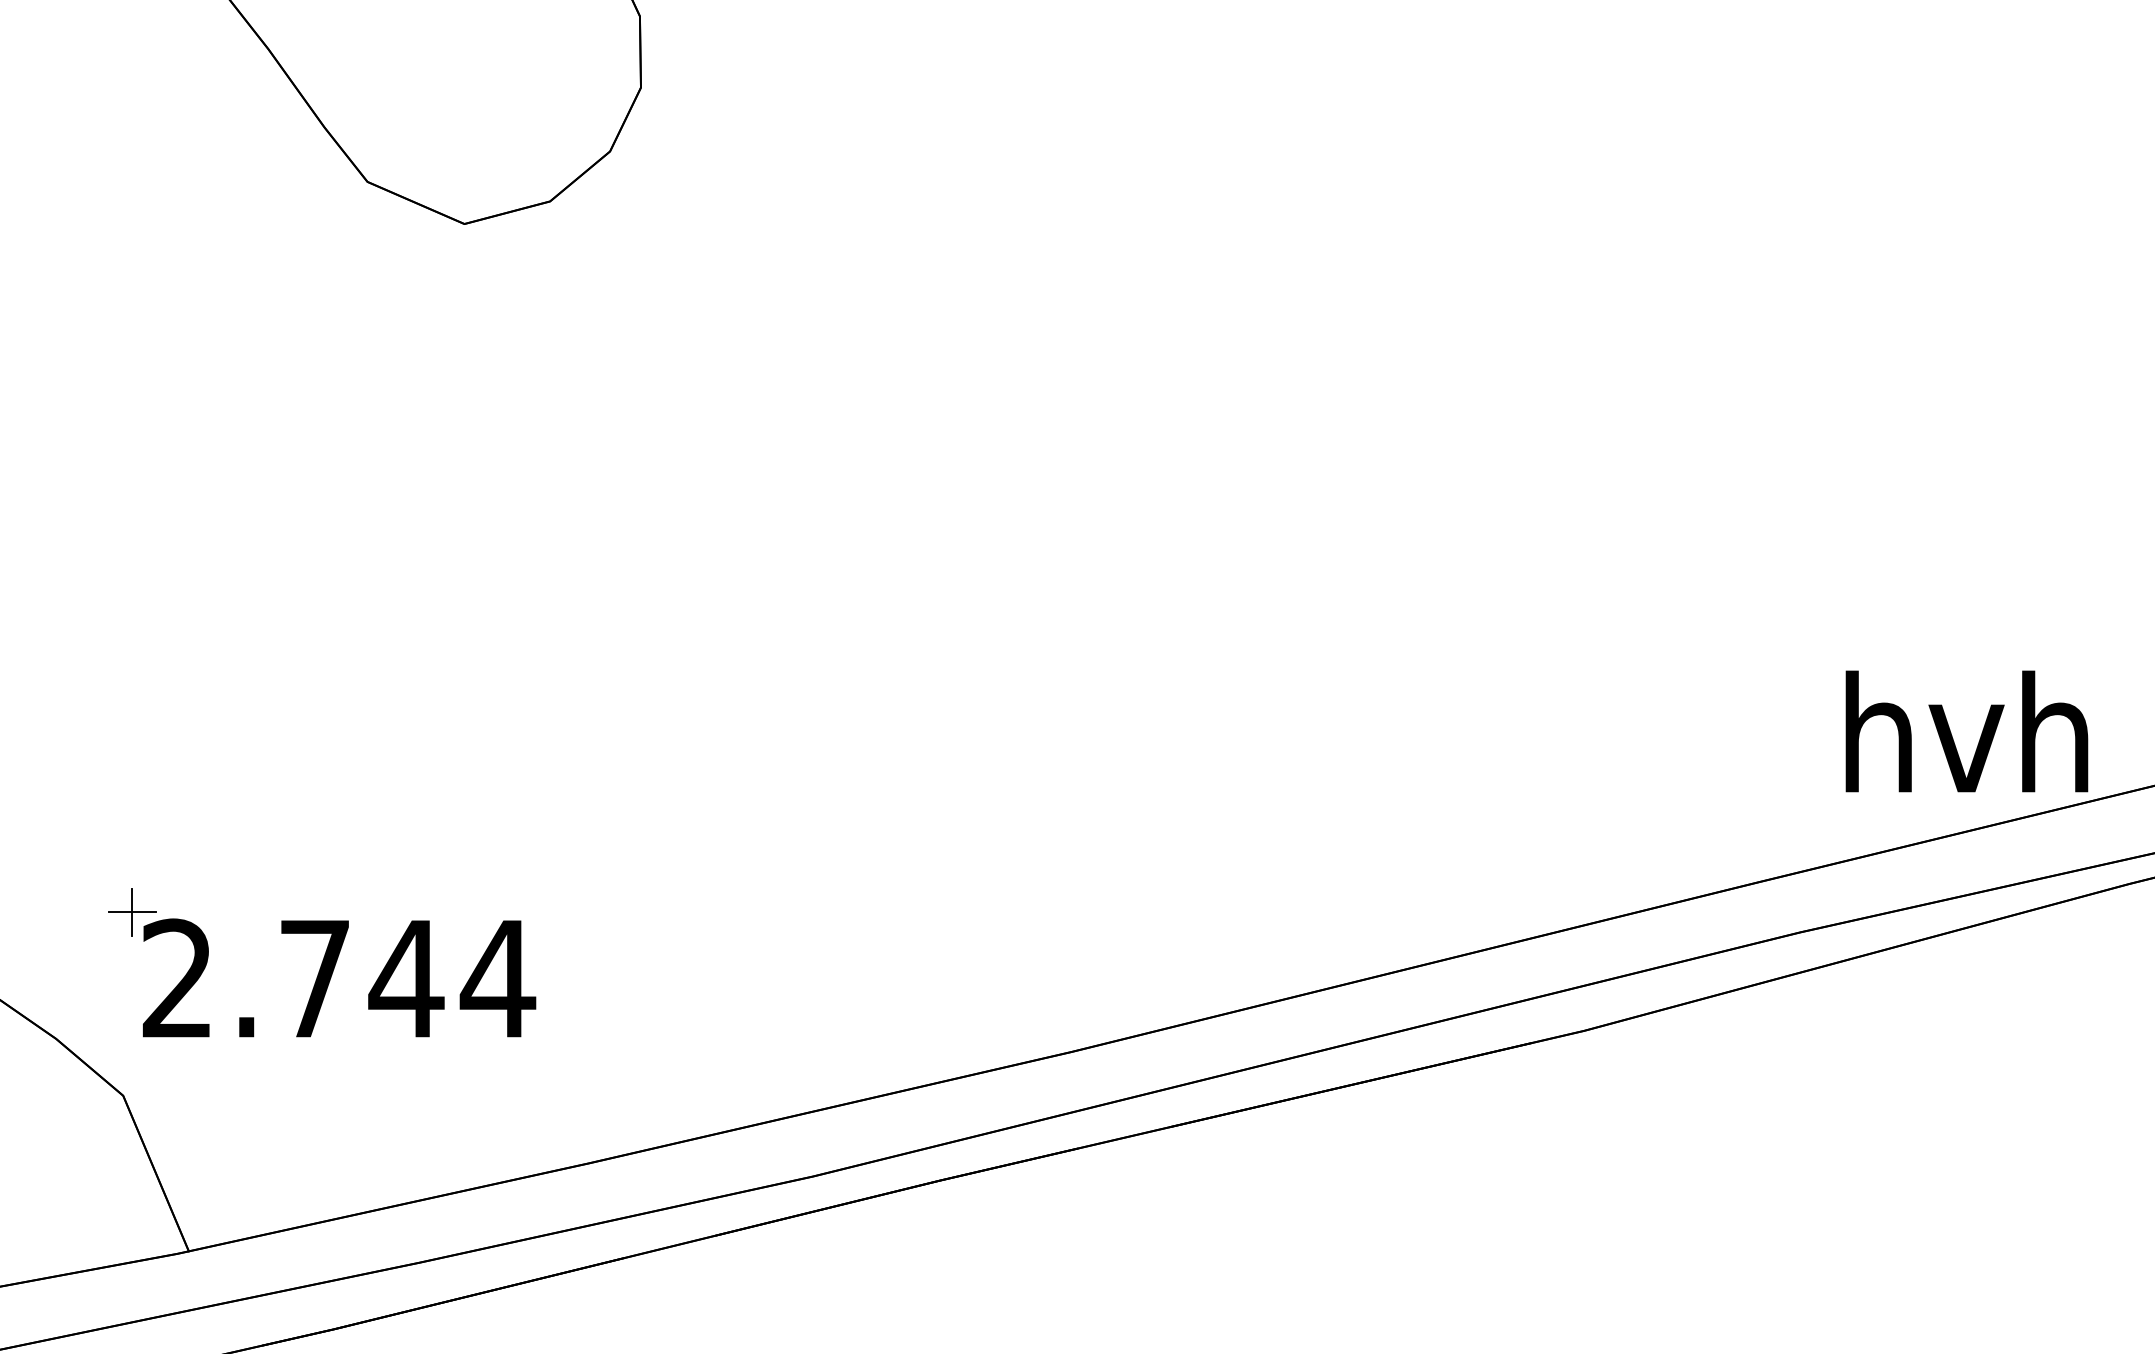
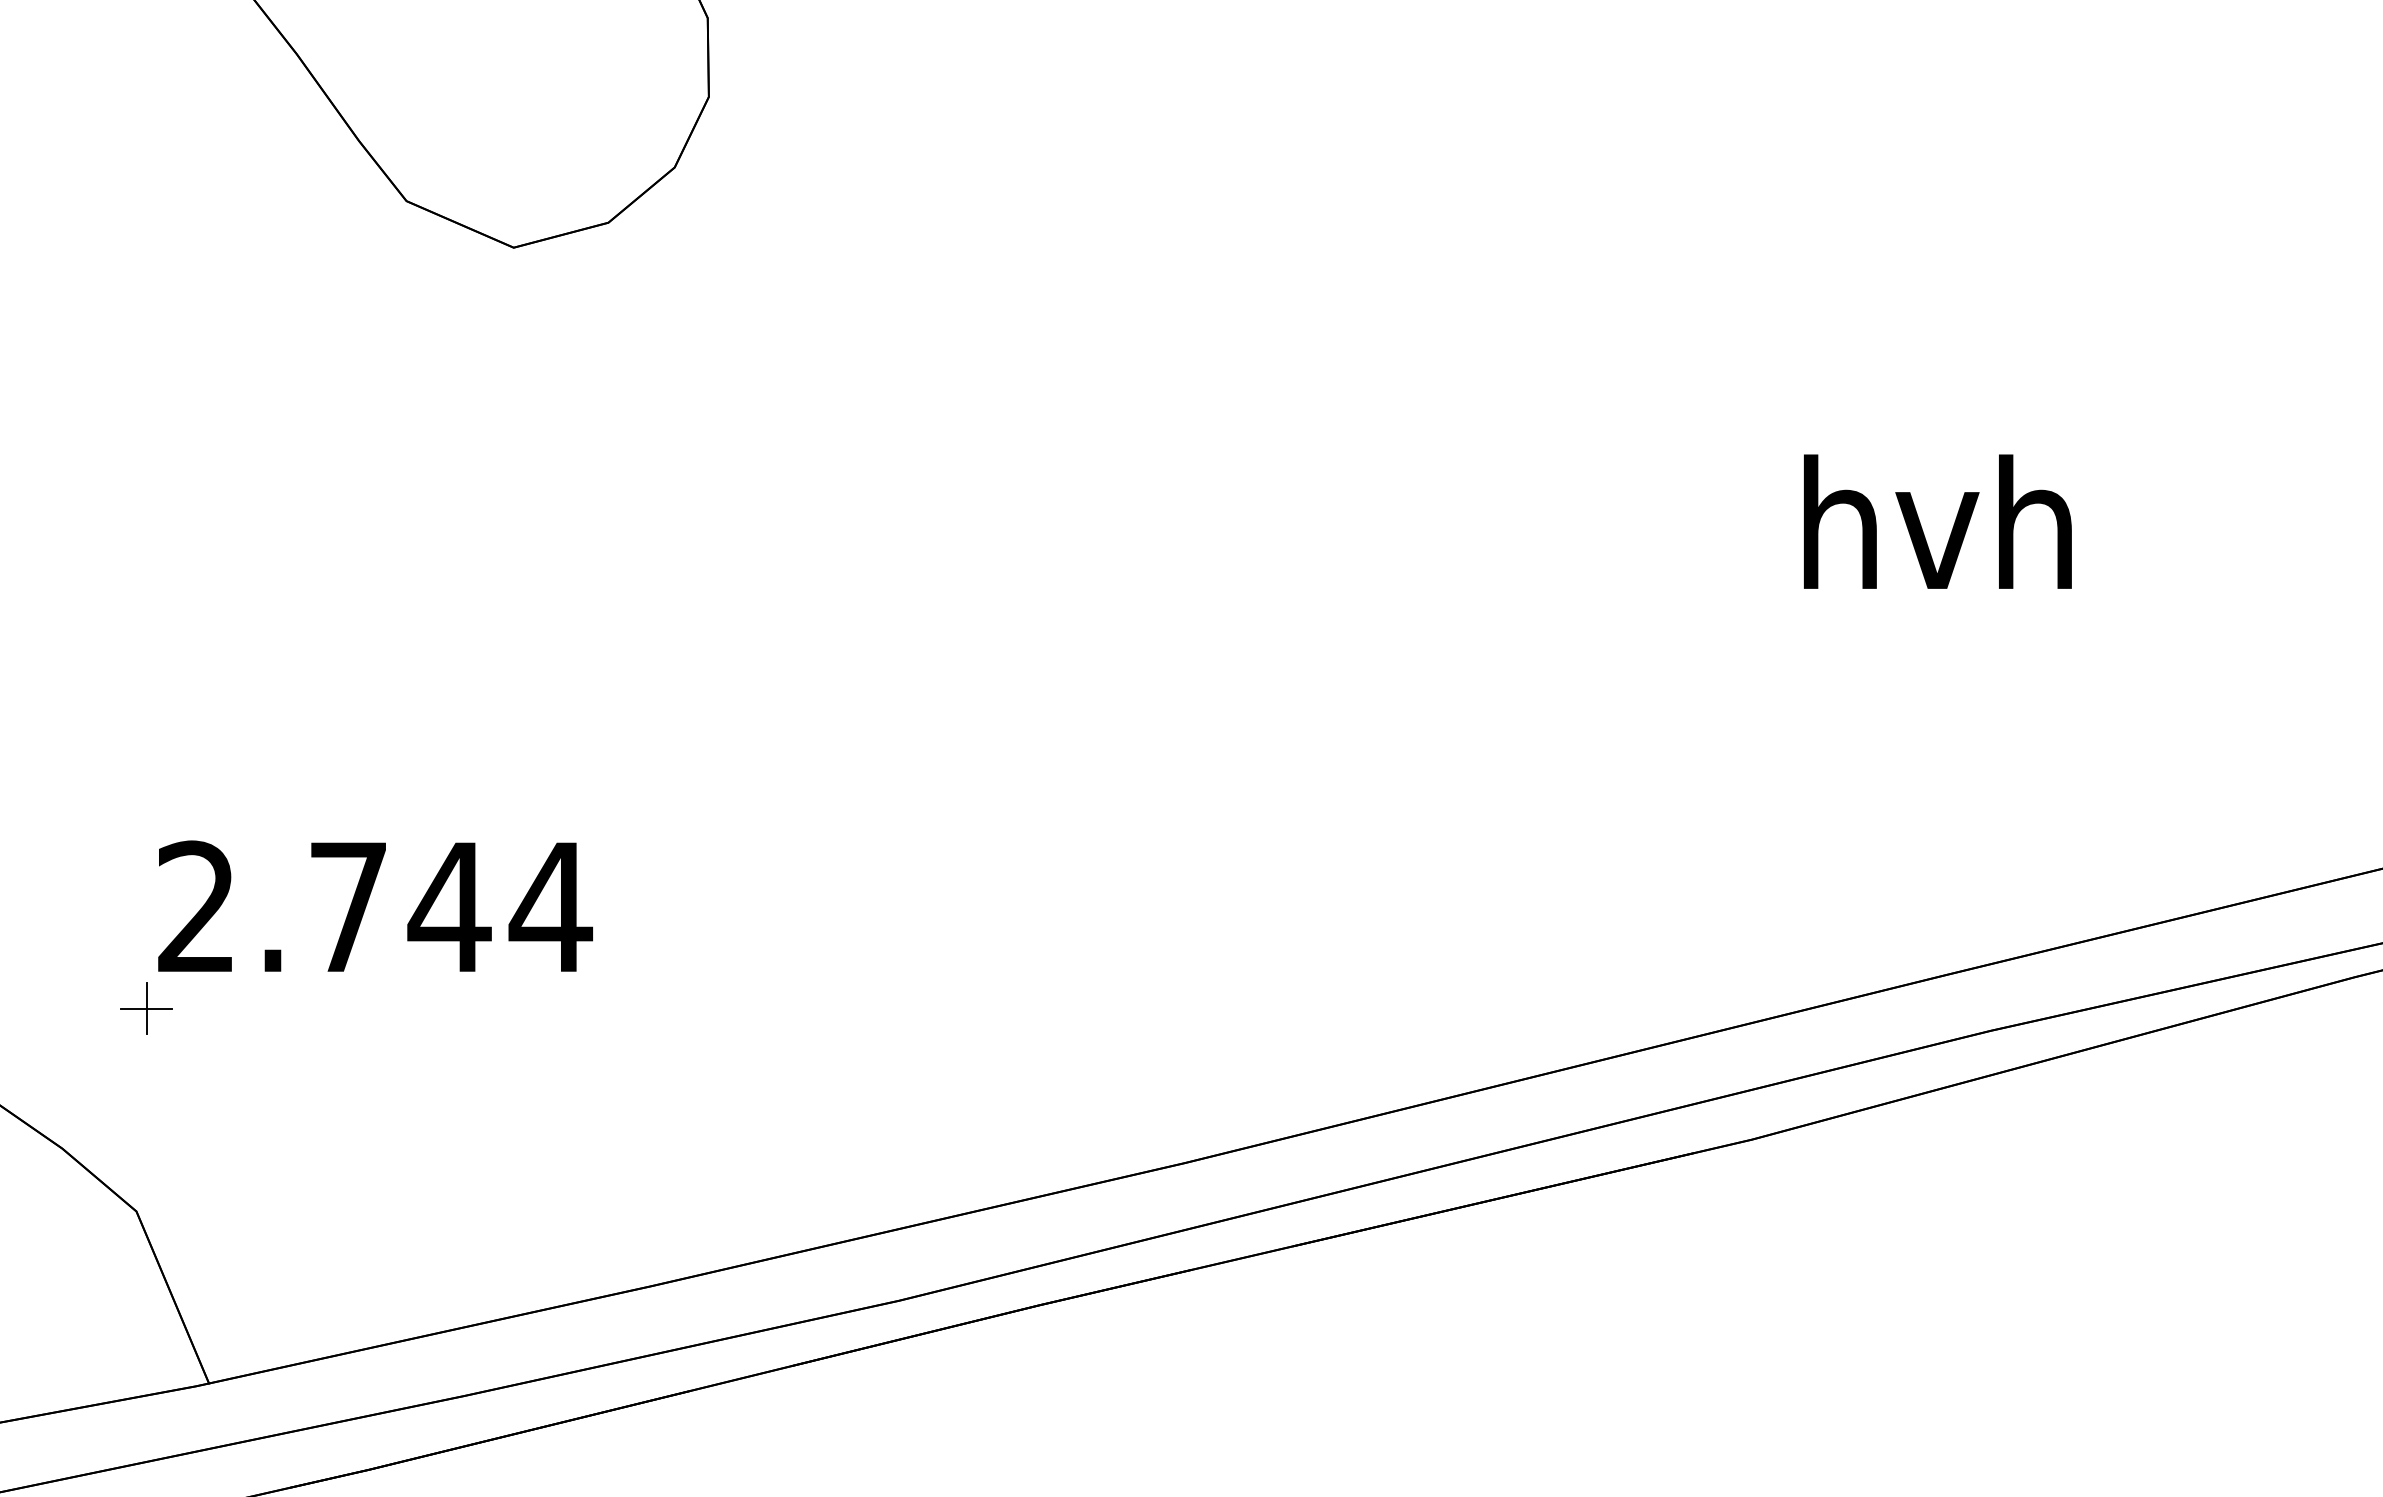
text: (1966, 731) -> (1937, 521), moved
text: (339, 977) -> (375, 905), moved

